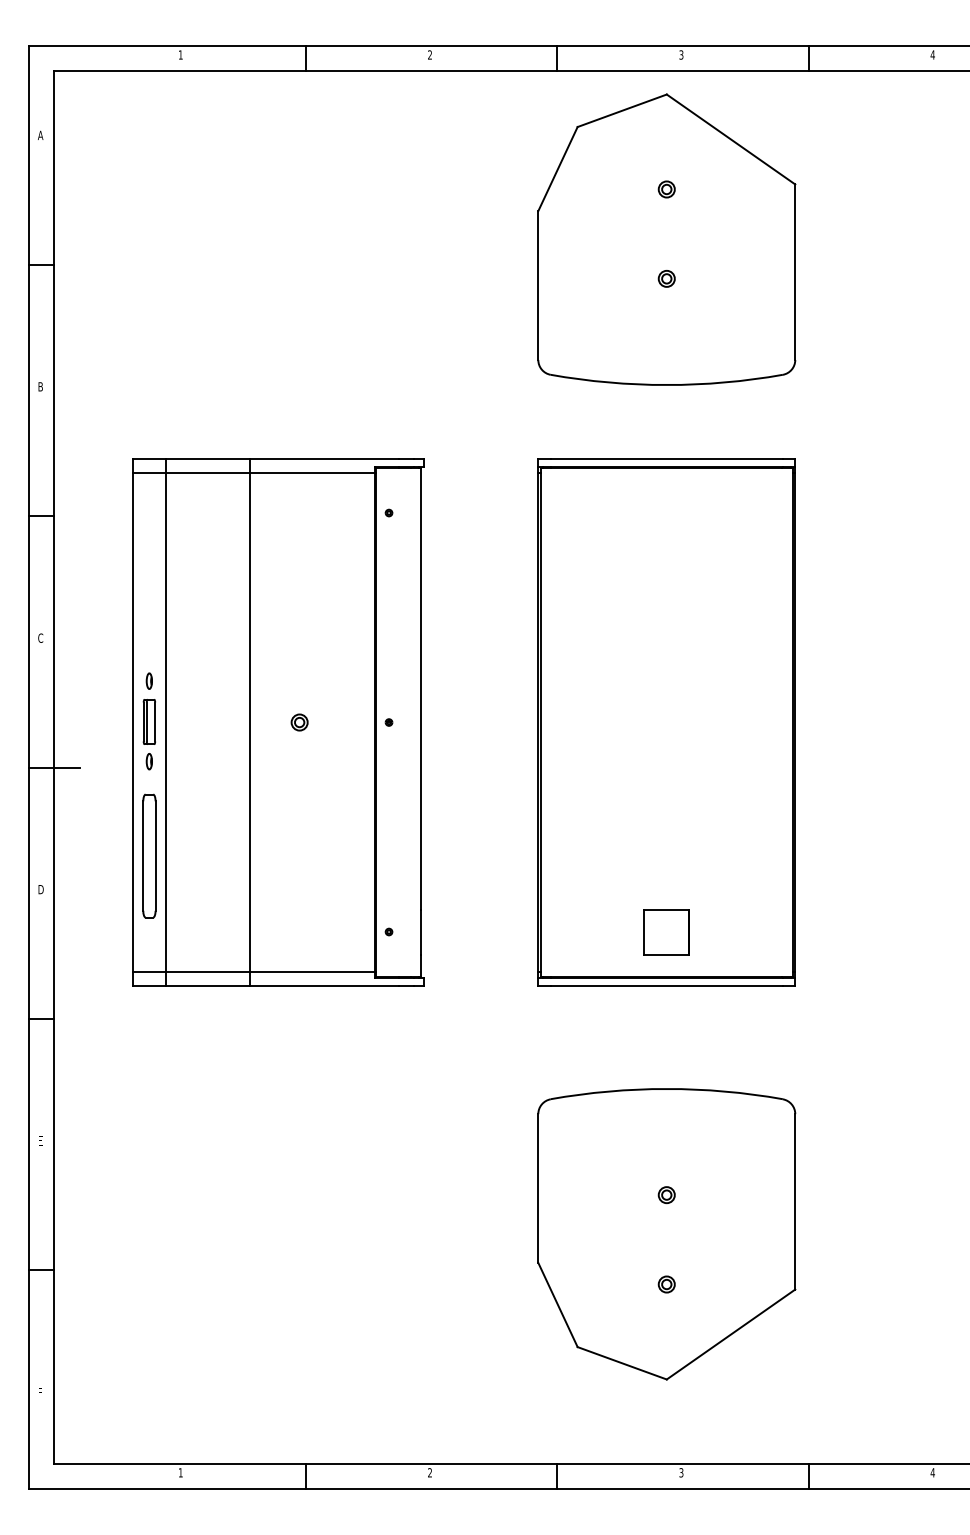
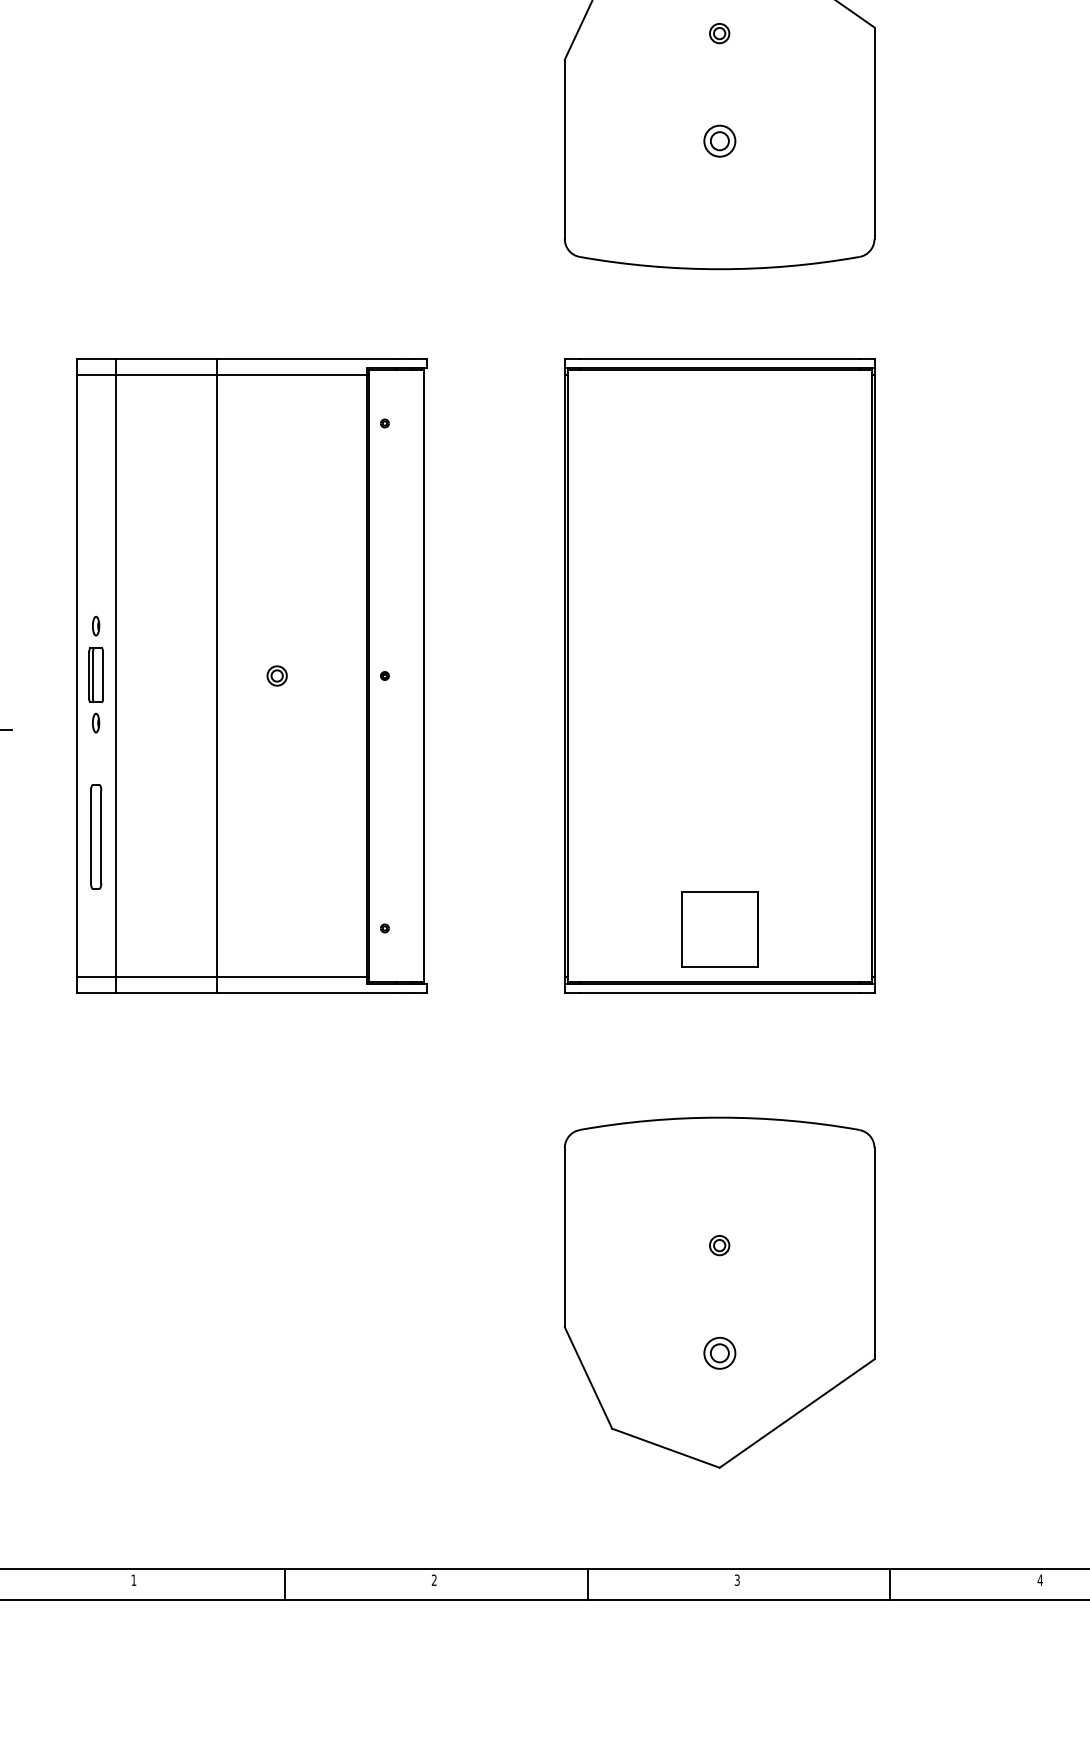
part: (666, 278) -> (719, 140), size x1.6
part: (149, 855) -> (96, 836), size x0.7
part: (666, 932) -> (719, 929), size x1.4
part: (666, 1284) -> (719, 1353), size x1.6

